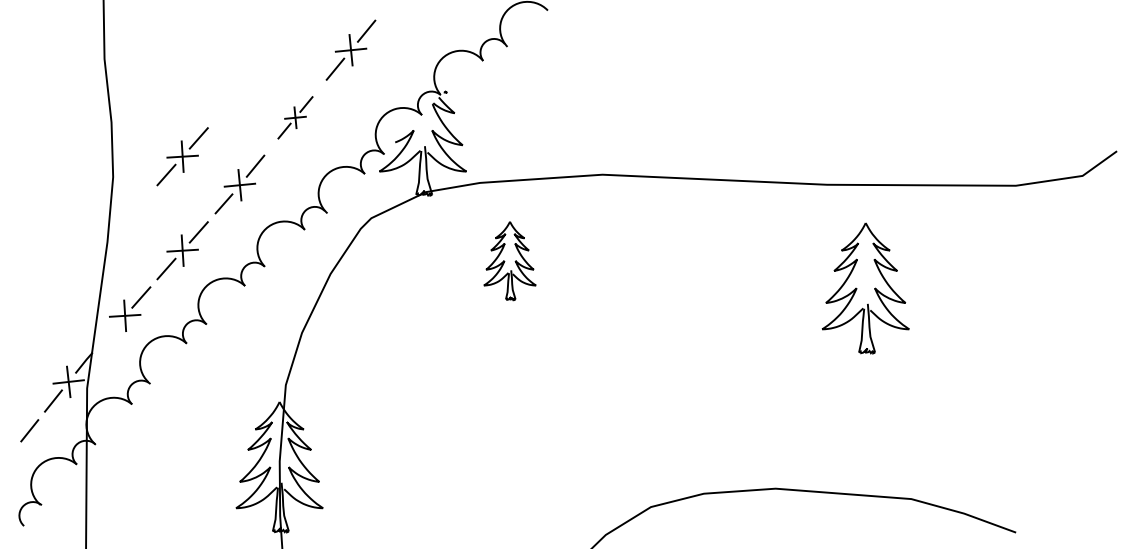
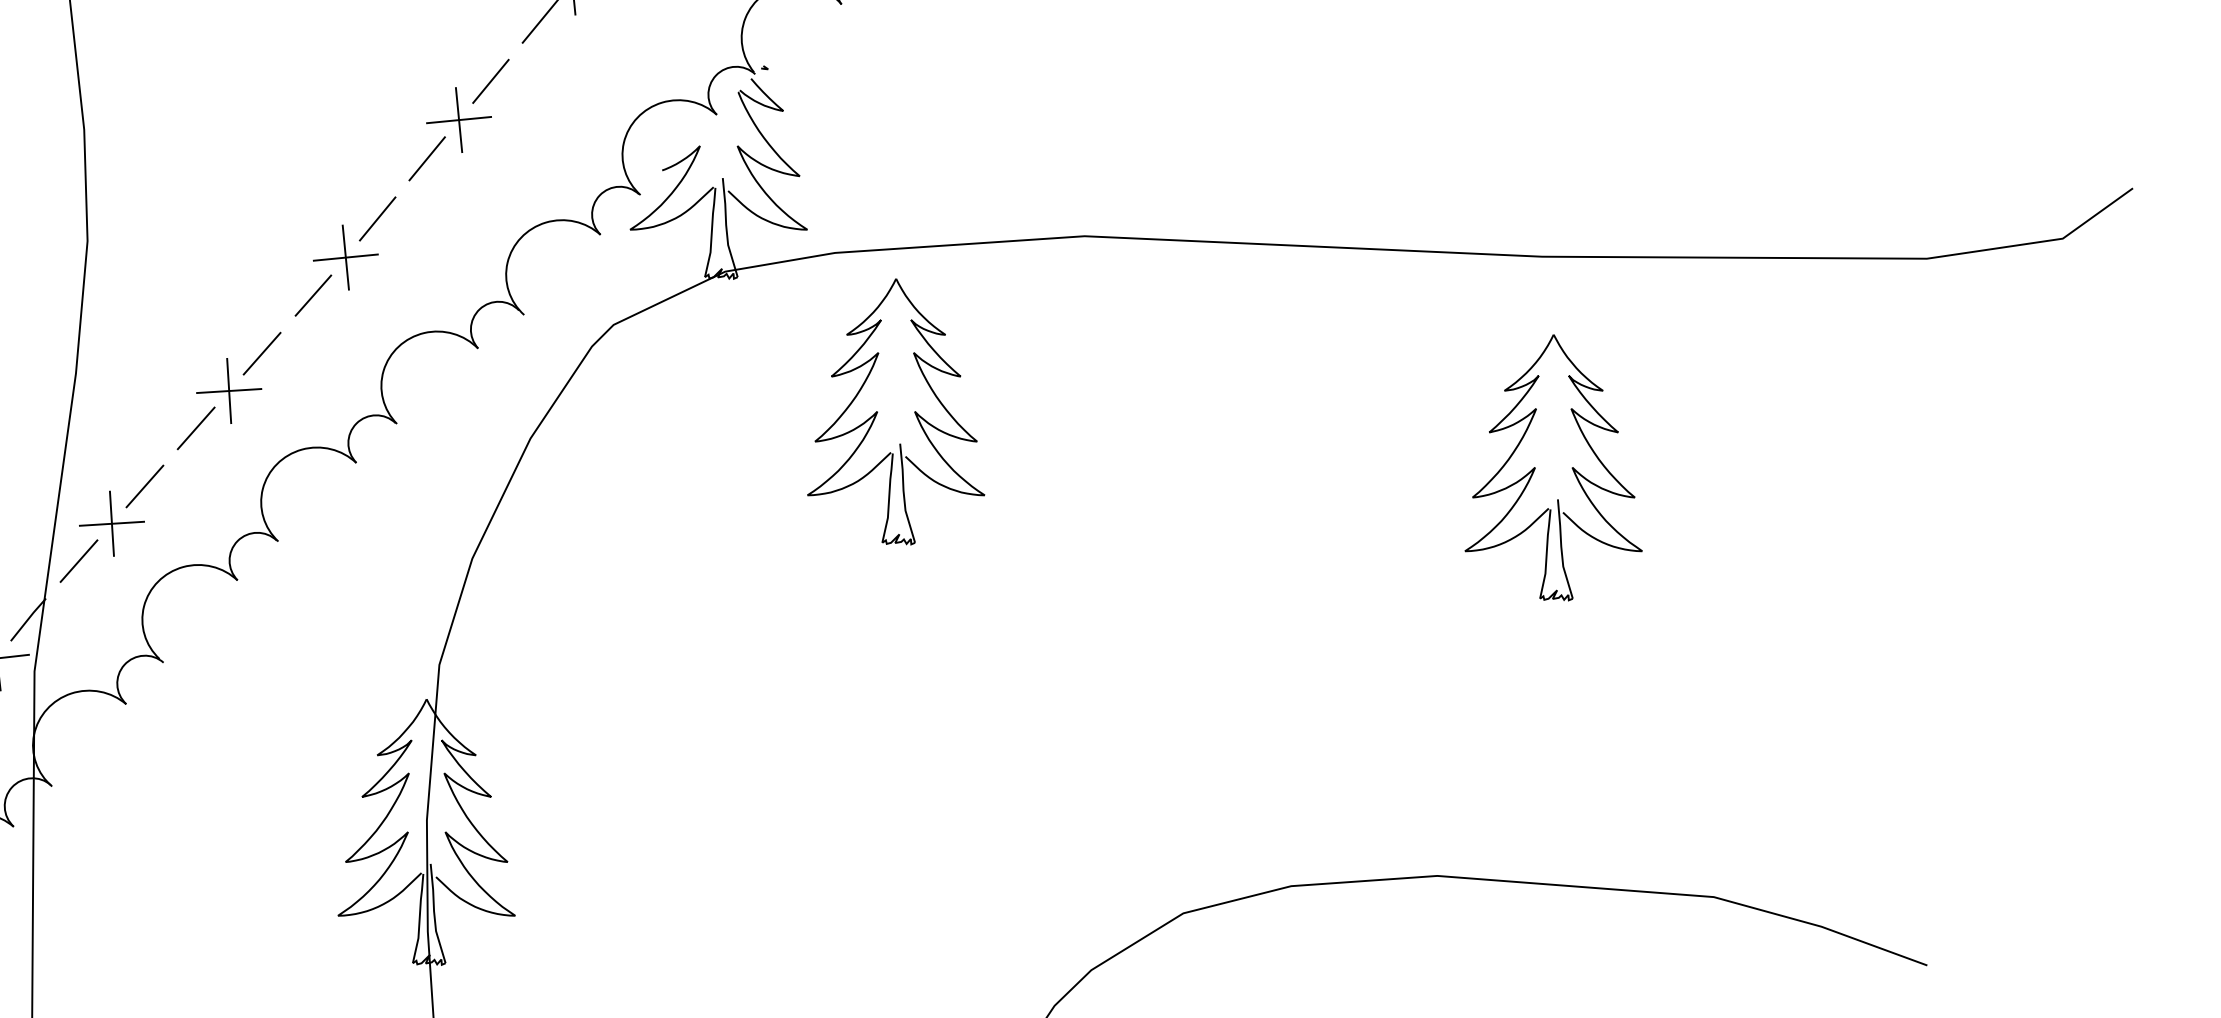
part: (295, 117) -> (459, 119), size x1.43
part: (182, 156) -> (228, 199), removed
part: (509, 260) -> (895, 410), size x1.67
part: (865, 288) -> (1553, 468), moved
line: (108, 334) -> (78, 561), added

